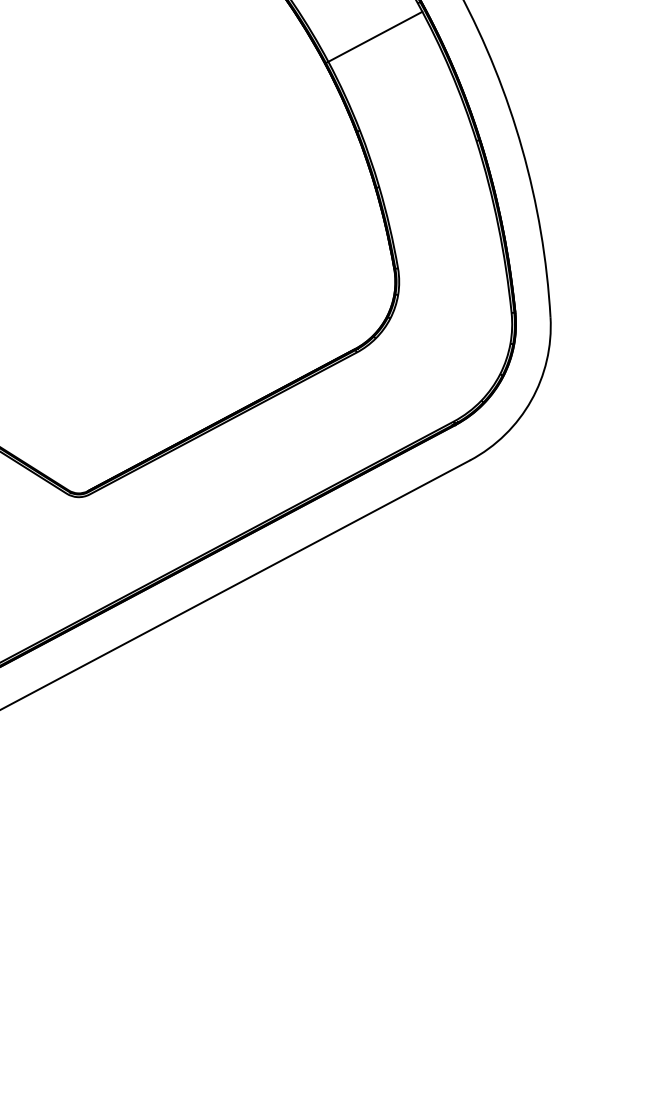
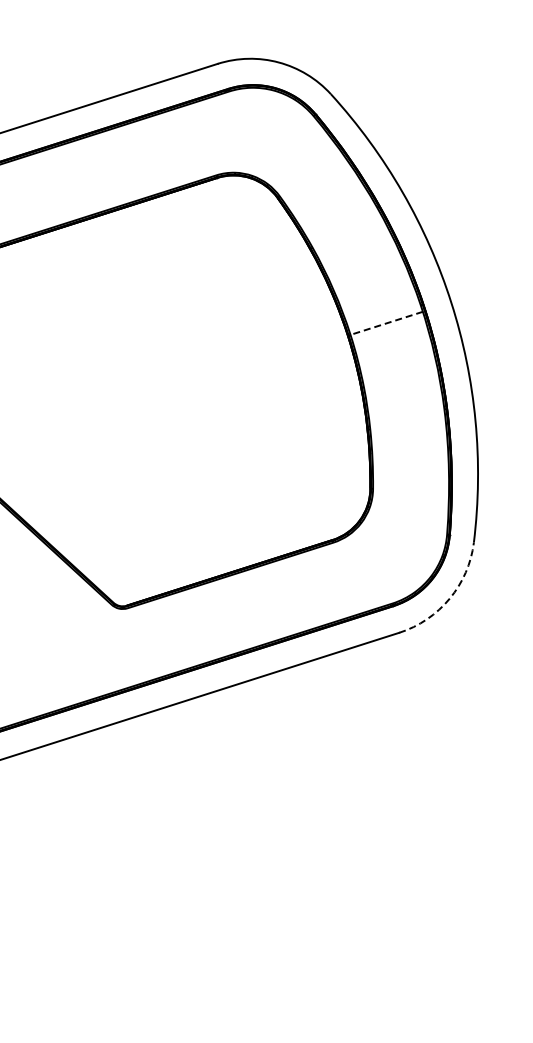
line: (375, 37) -> (386, 323), solid -> dashed
arc: (530, 400) -> (449, 598), solid -> dashed

